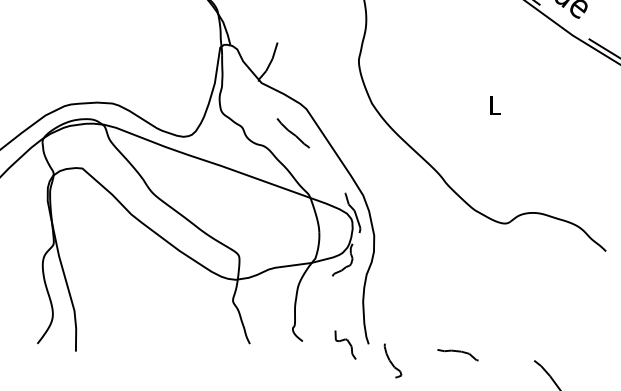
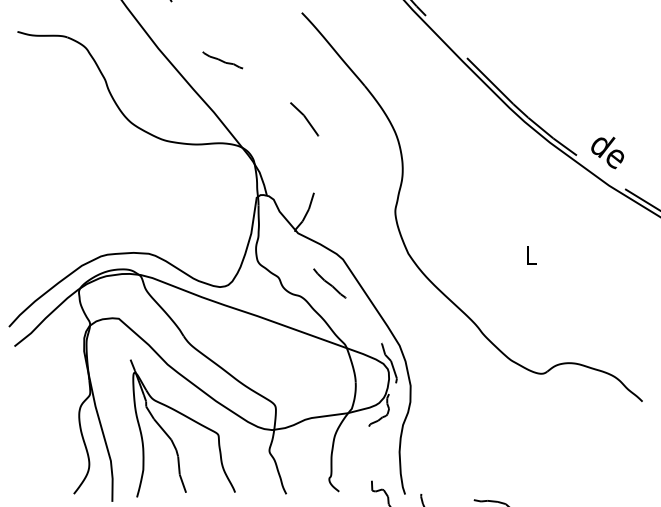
part: (151, 268) -> (187, 418), added

